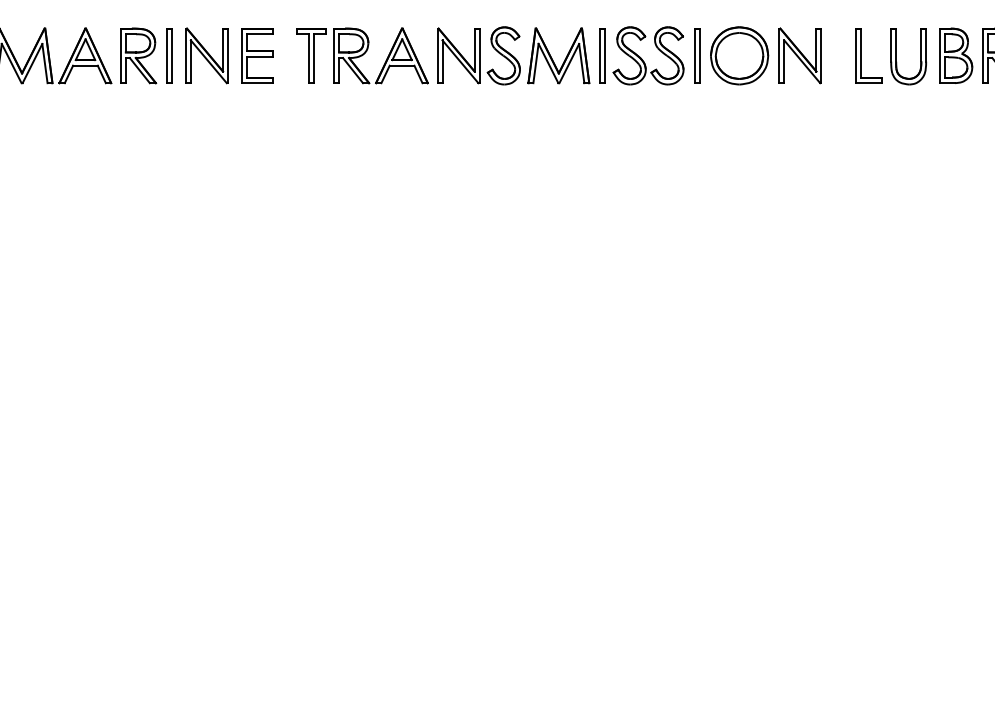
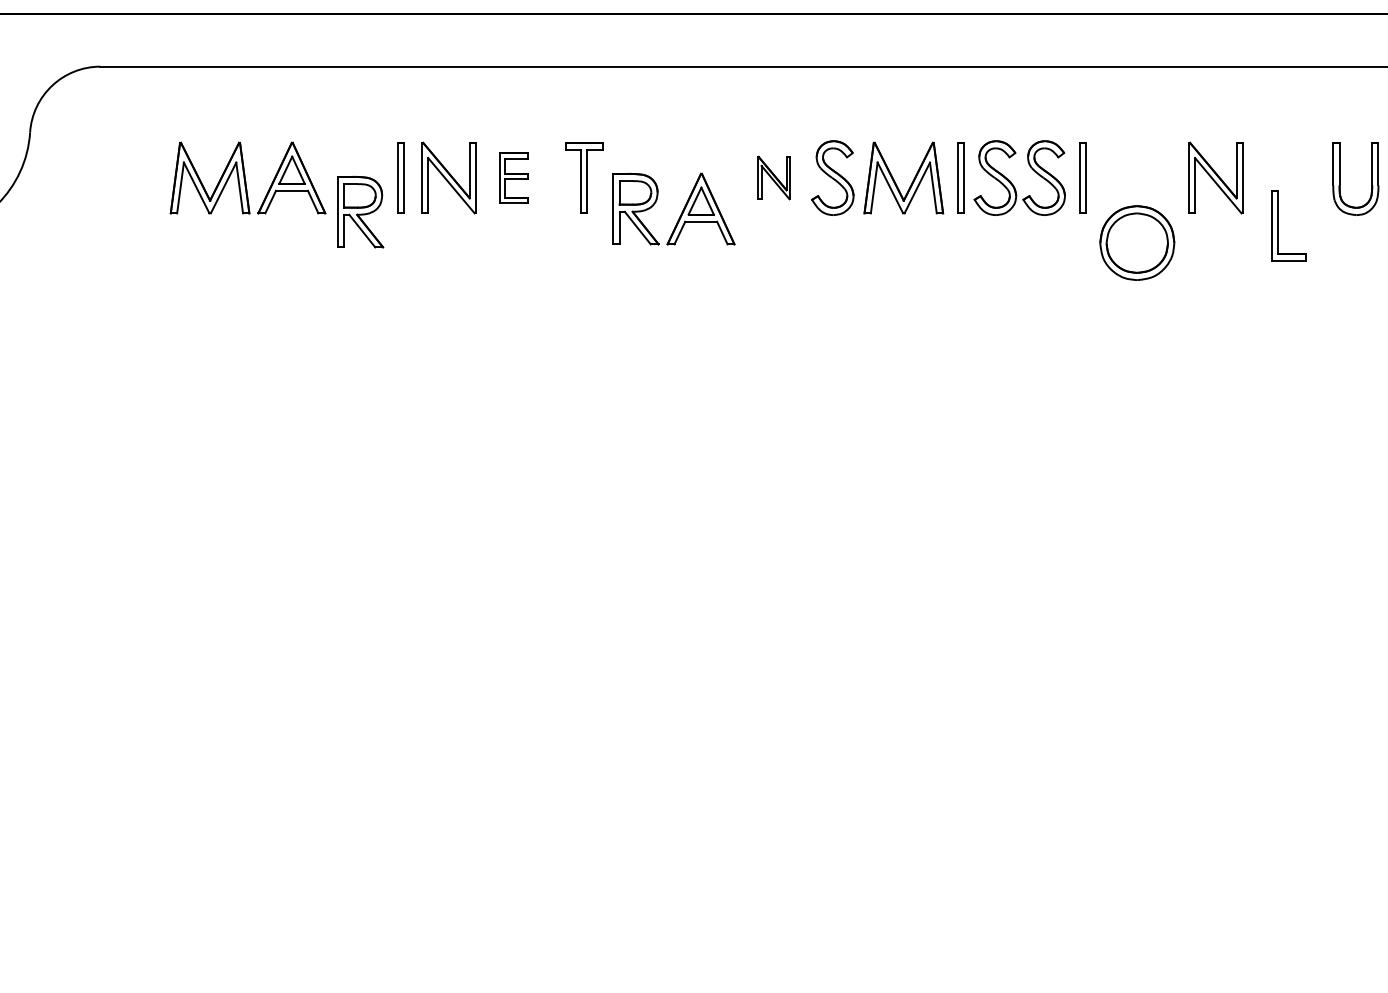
part: (256, 55) -> (513, 177), size x0.7
part: (458, 55) -> (773, 177), size x0.6
part: (739, 55) -> (1137, 242), moved
part: (861, 55) -> (1278, 225), moved
part: (138, 56) -> (360, 212), moved
part: (386, 58) -> (681, 212), moved

